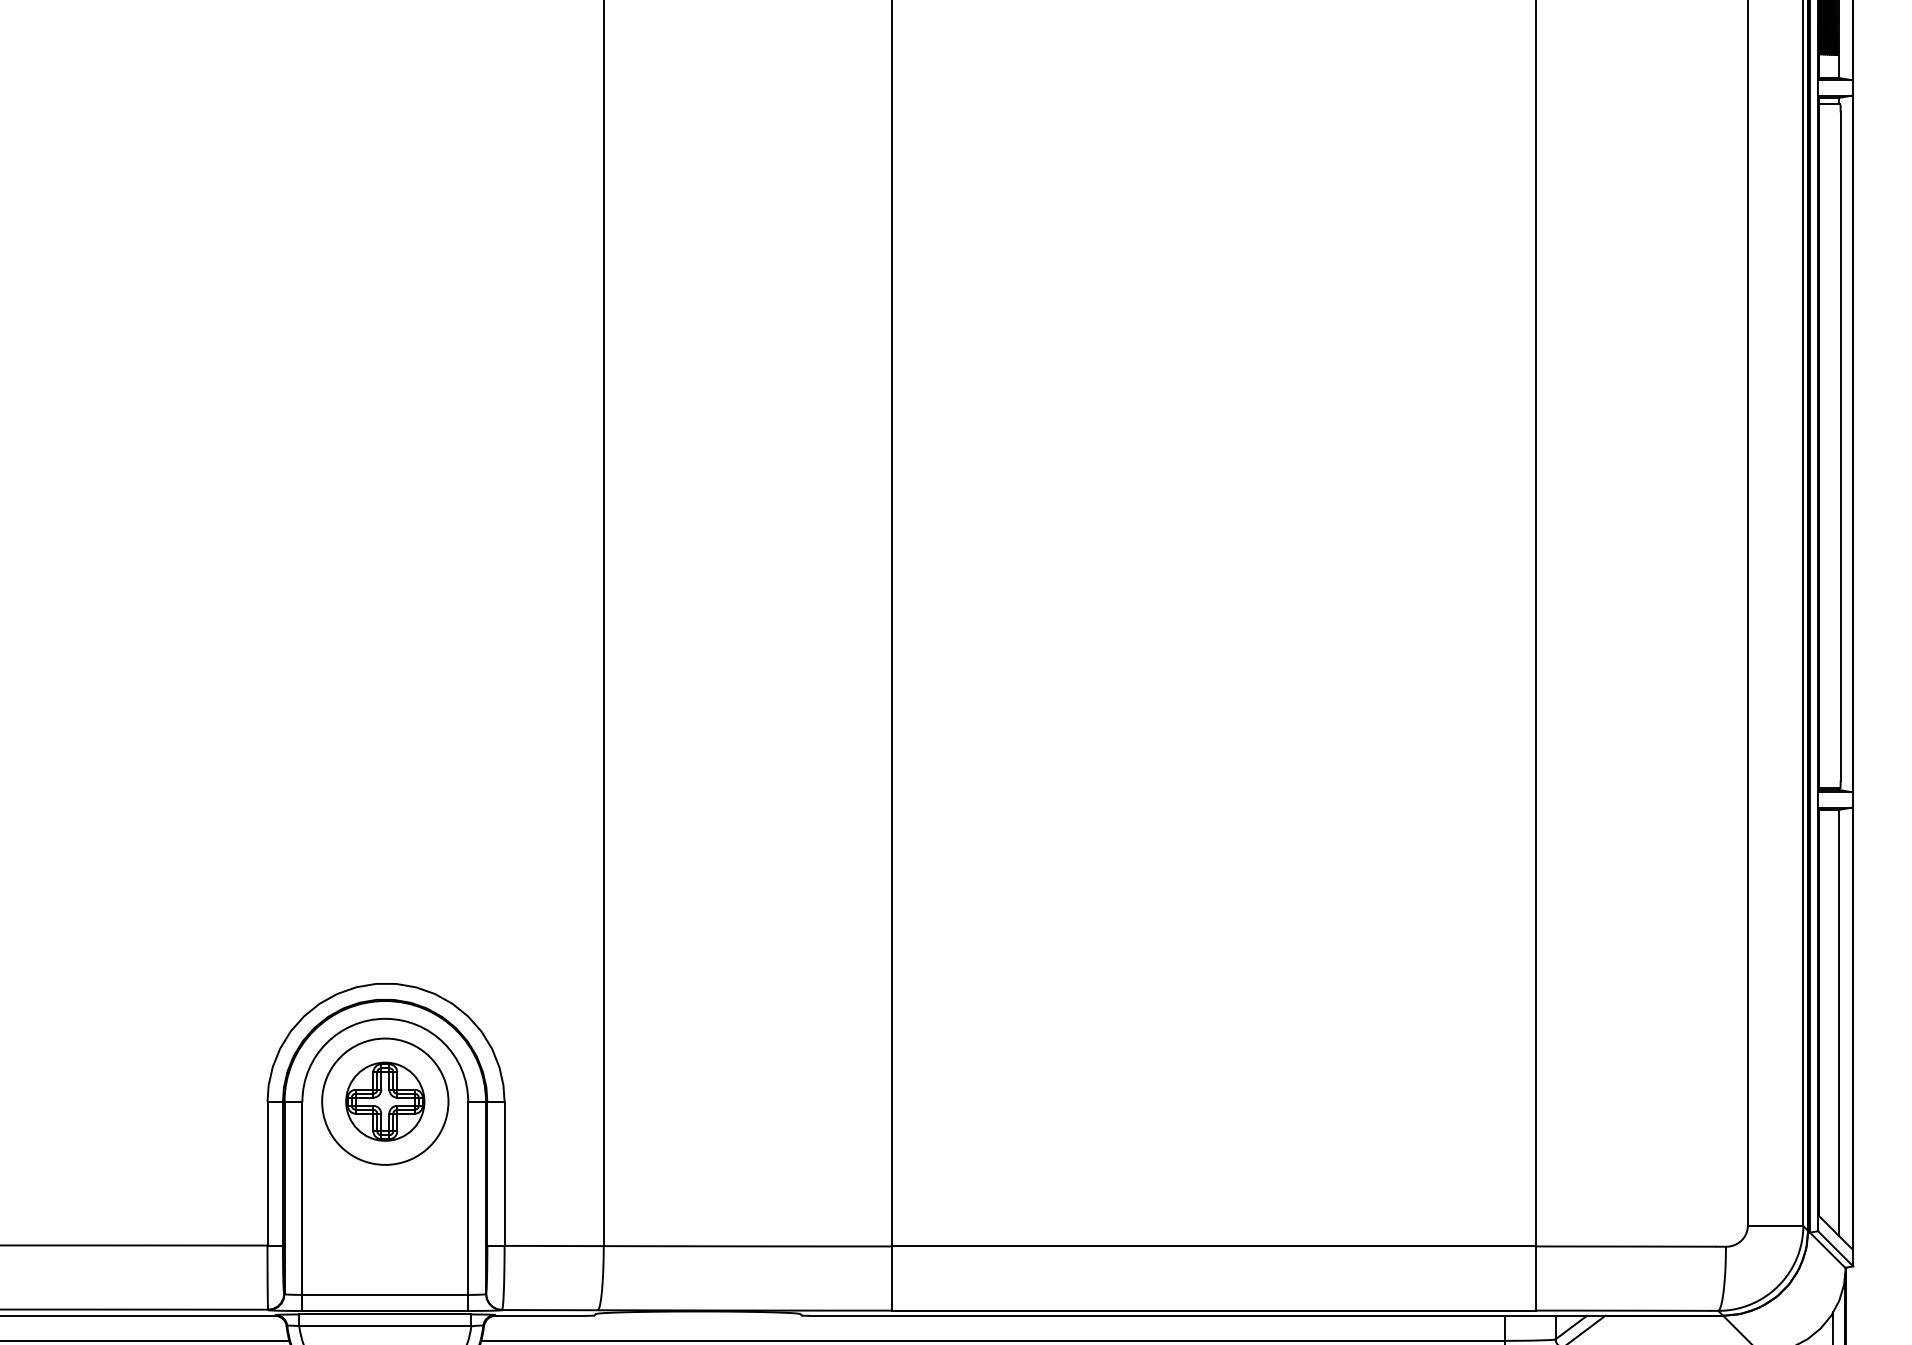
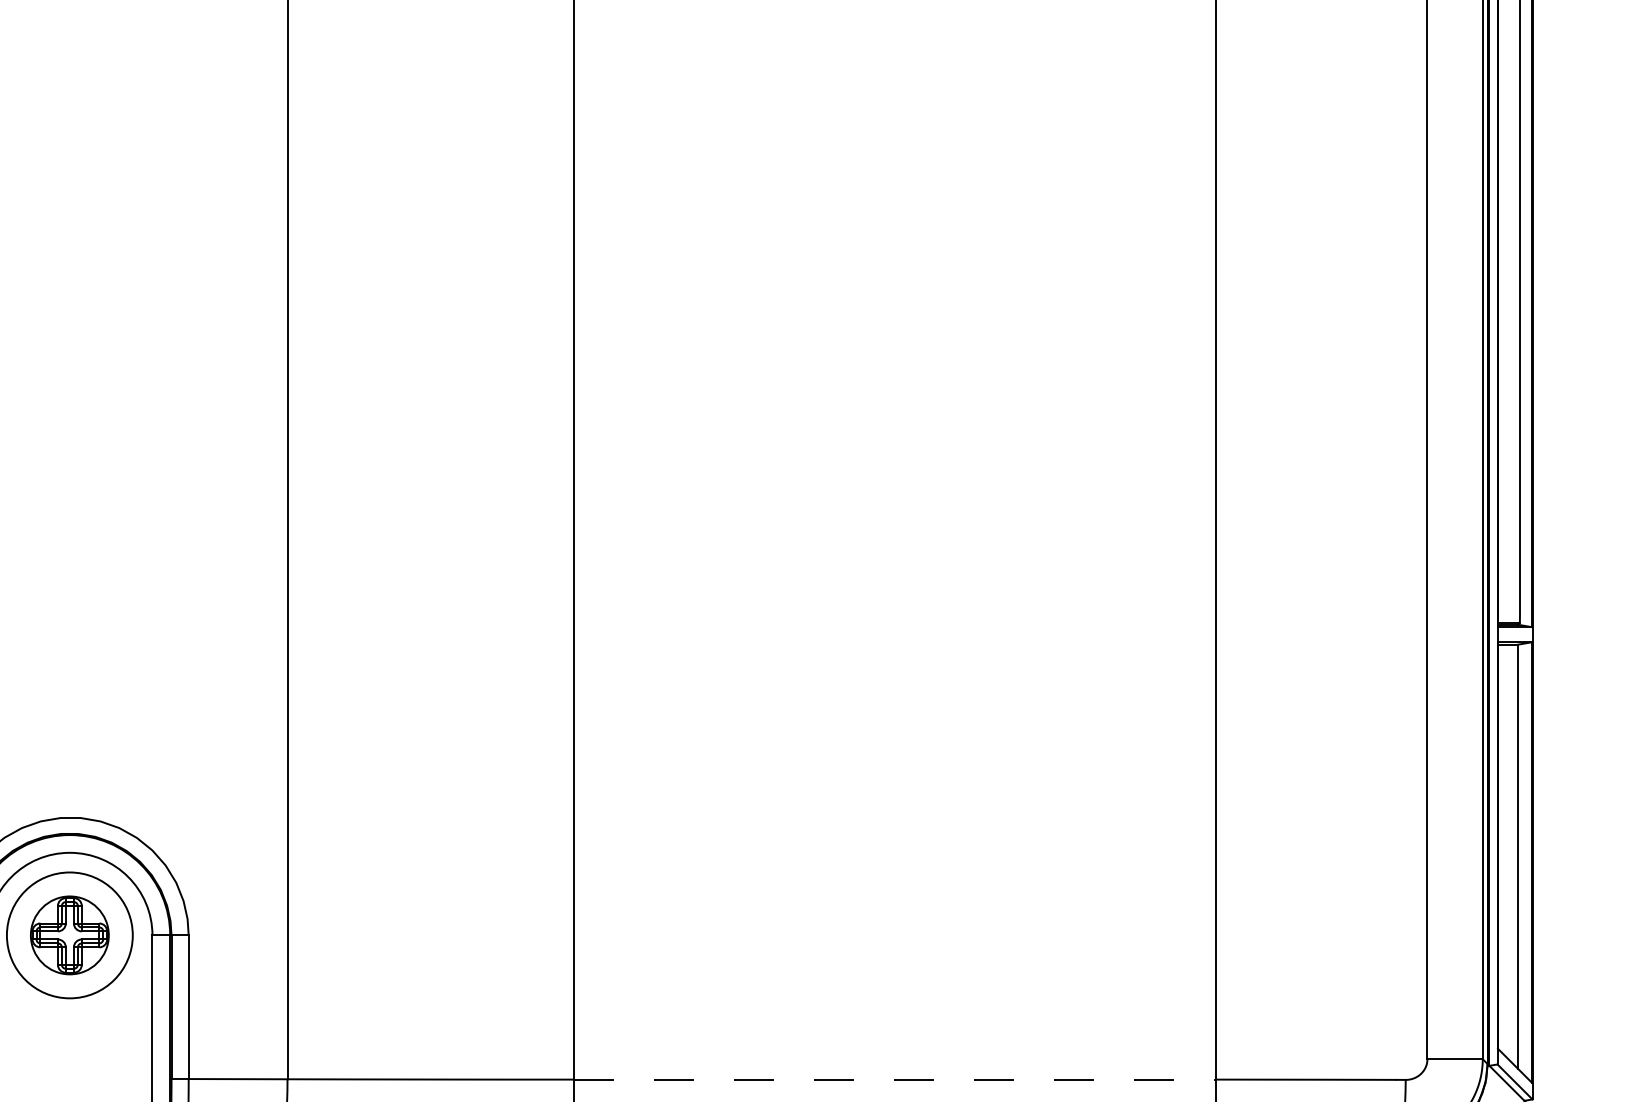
line: (1213, 1246) -> (895, 1079), solid -> dashed

